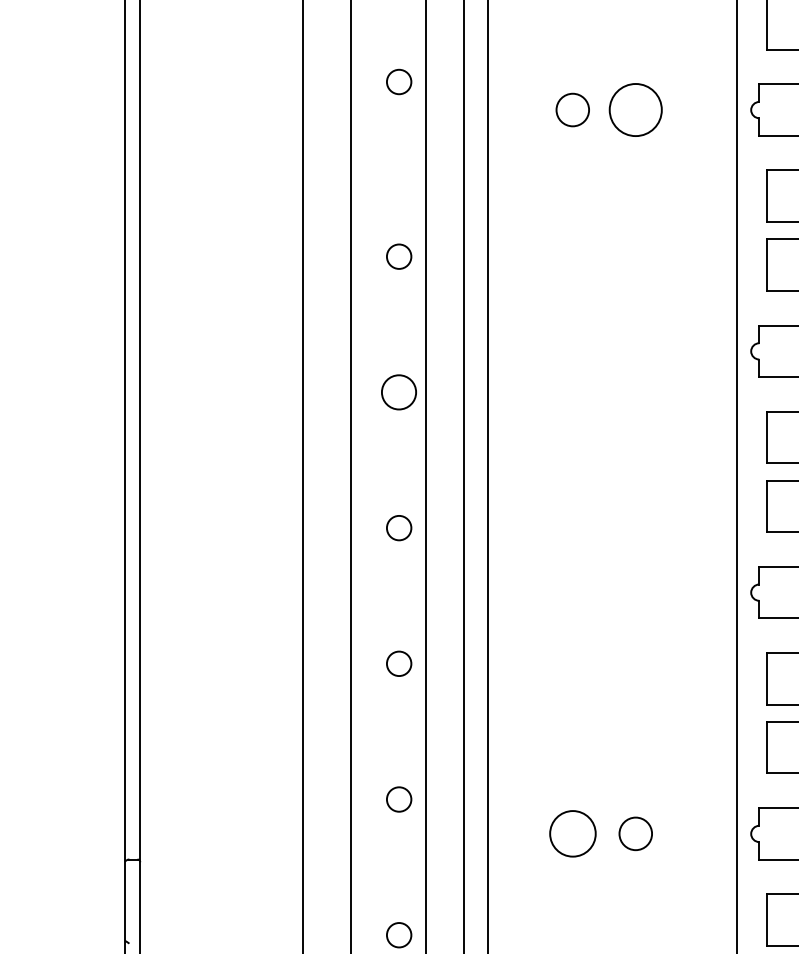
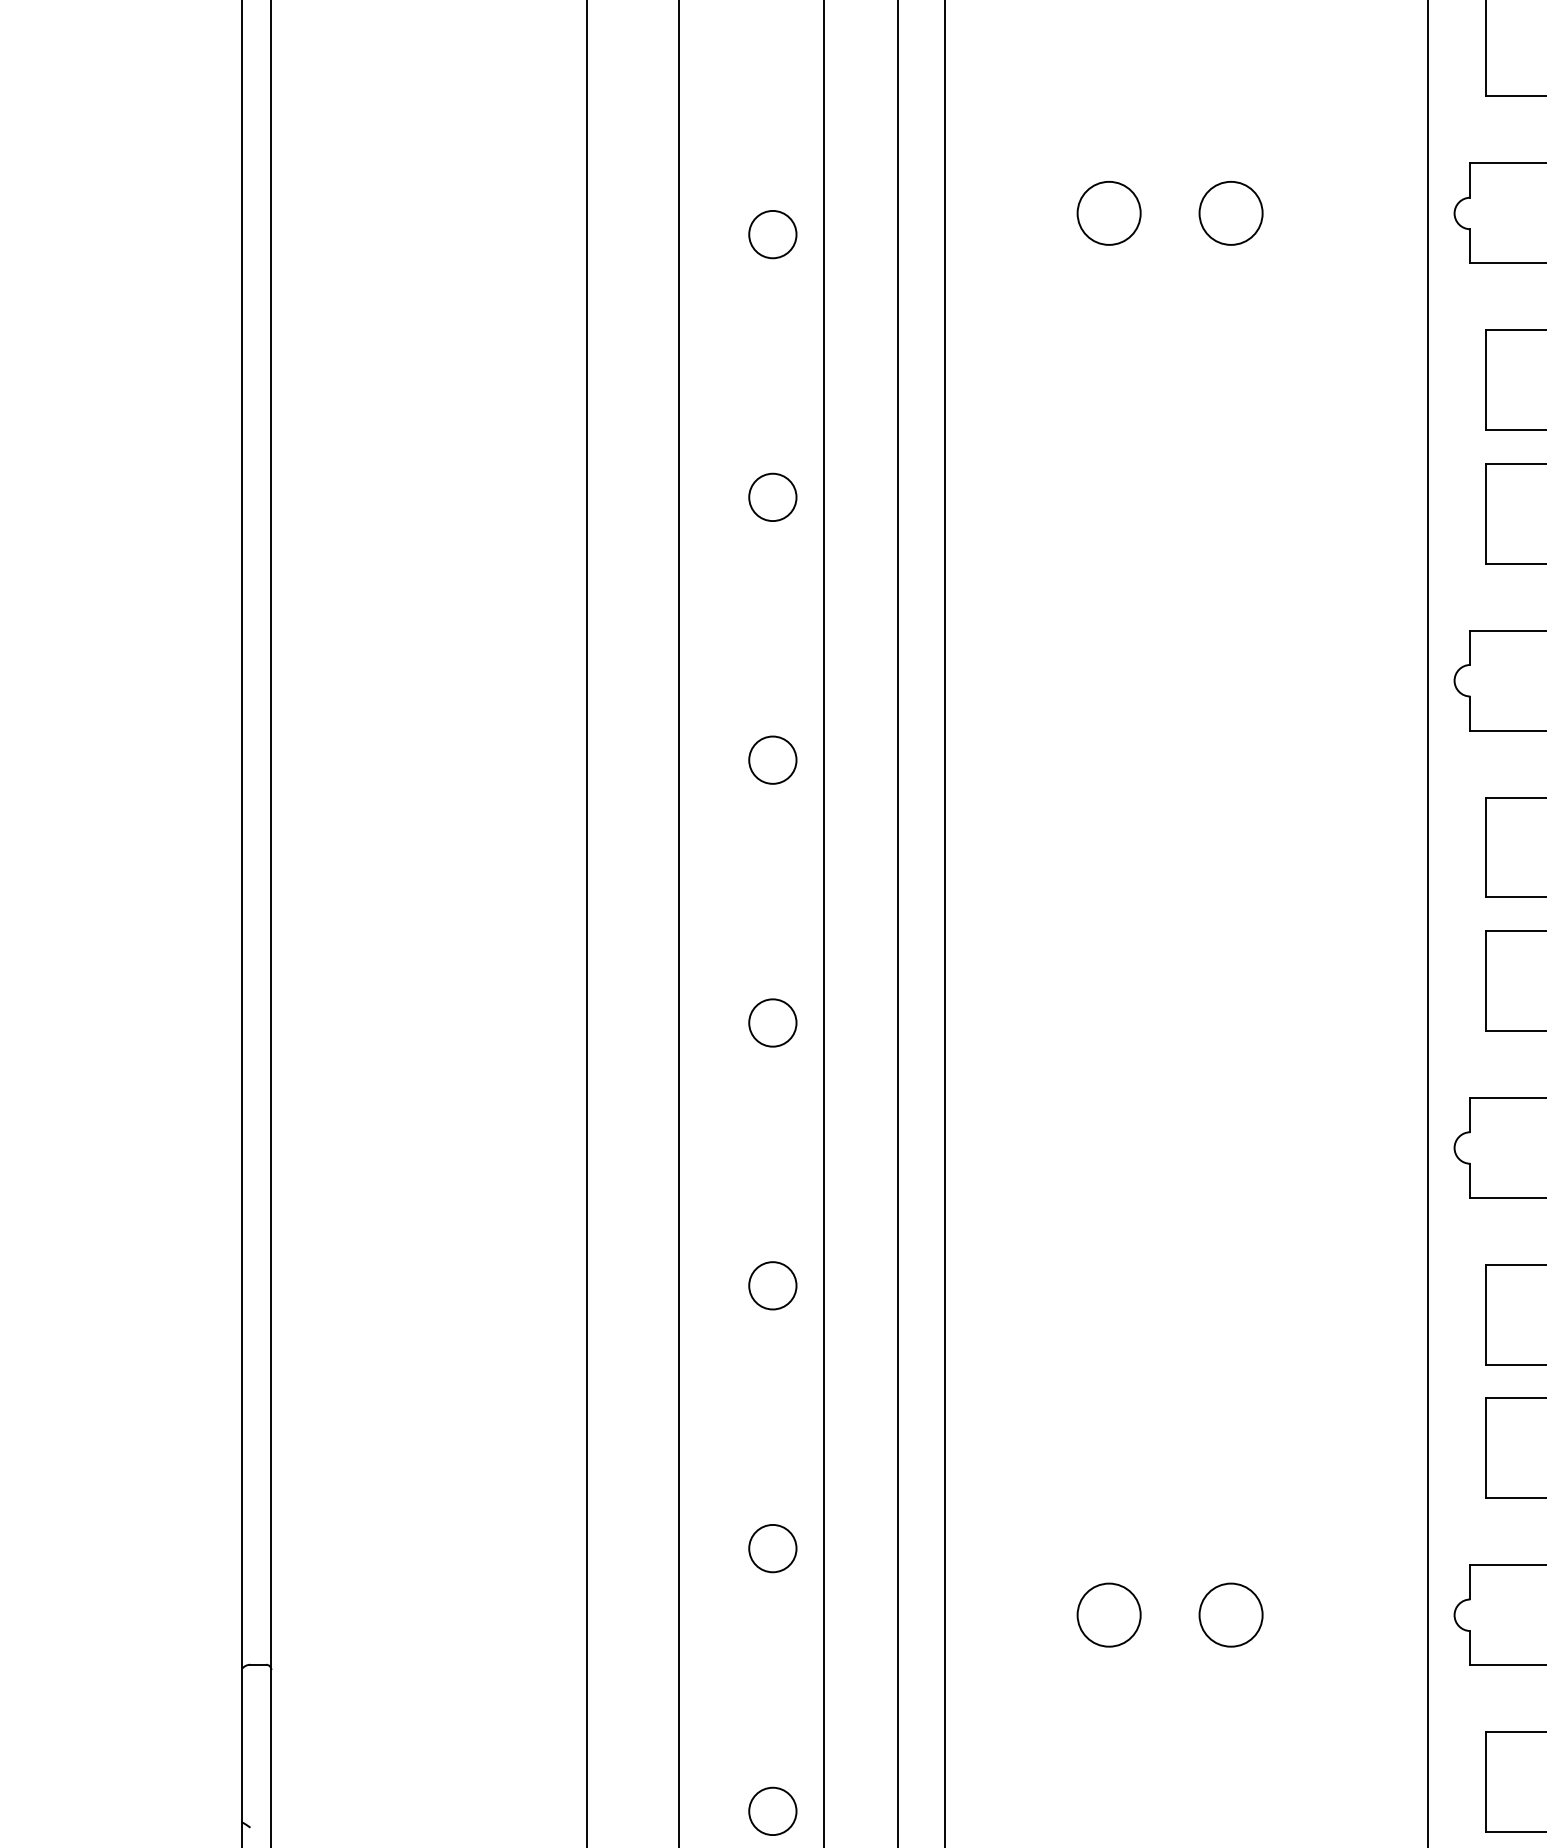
circle: (399, 81) -> (773, 233), moved
circle: (635, 109) -> (1230, 212), size x0.62
circle: (399, 392) -> (773, 760), size x0.71
circle: (572, 833) -> (1108, 1614), size x0.71

